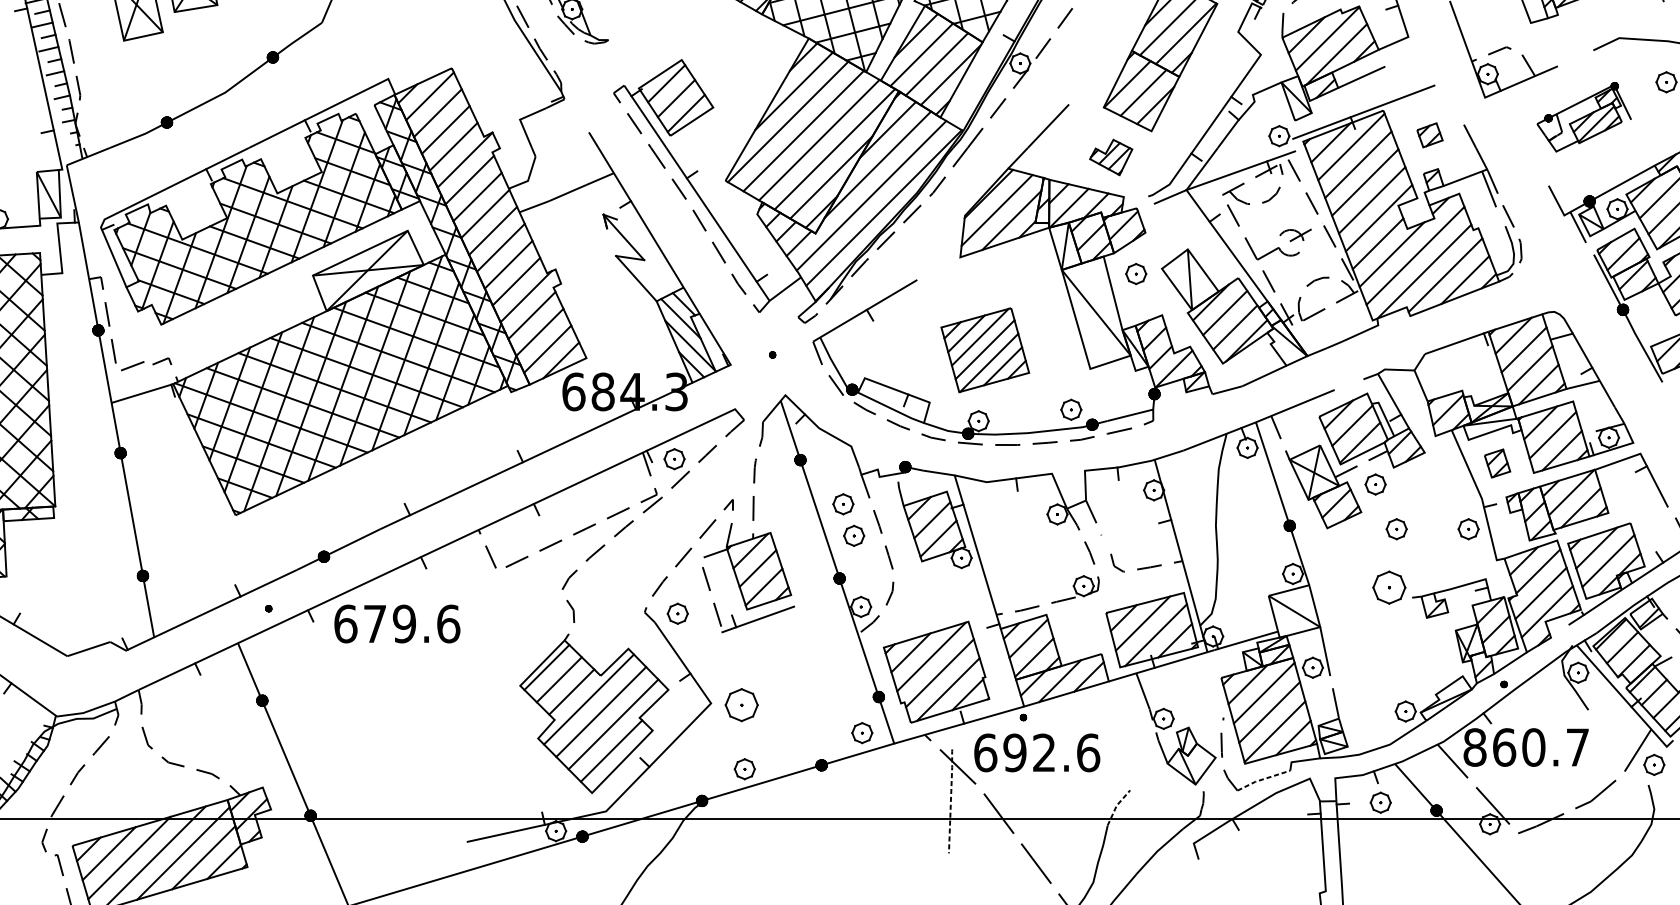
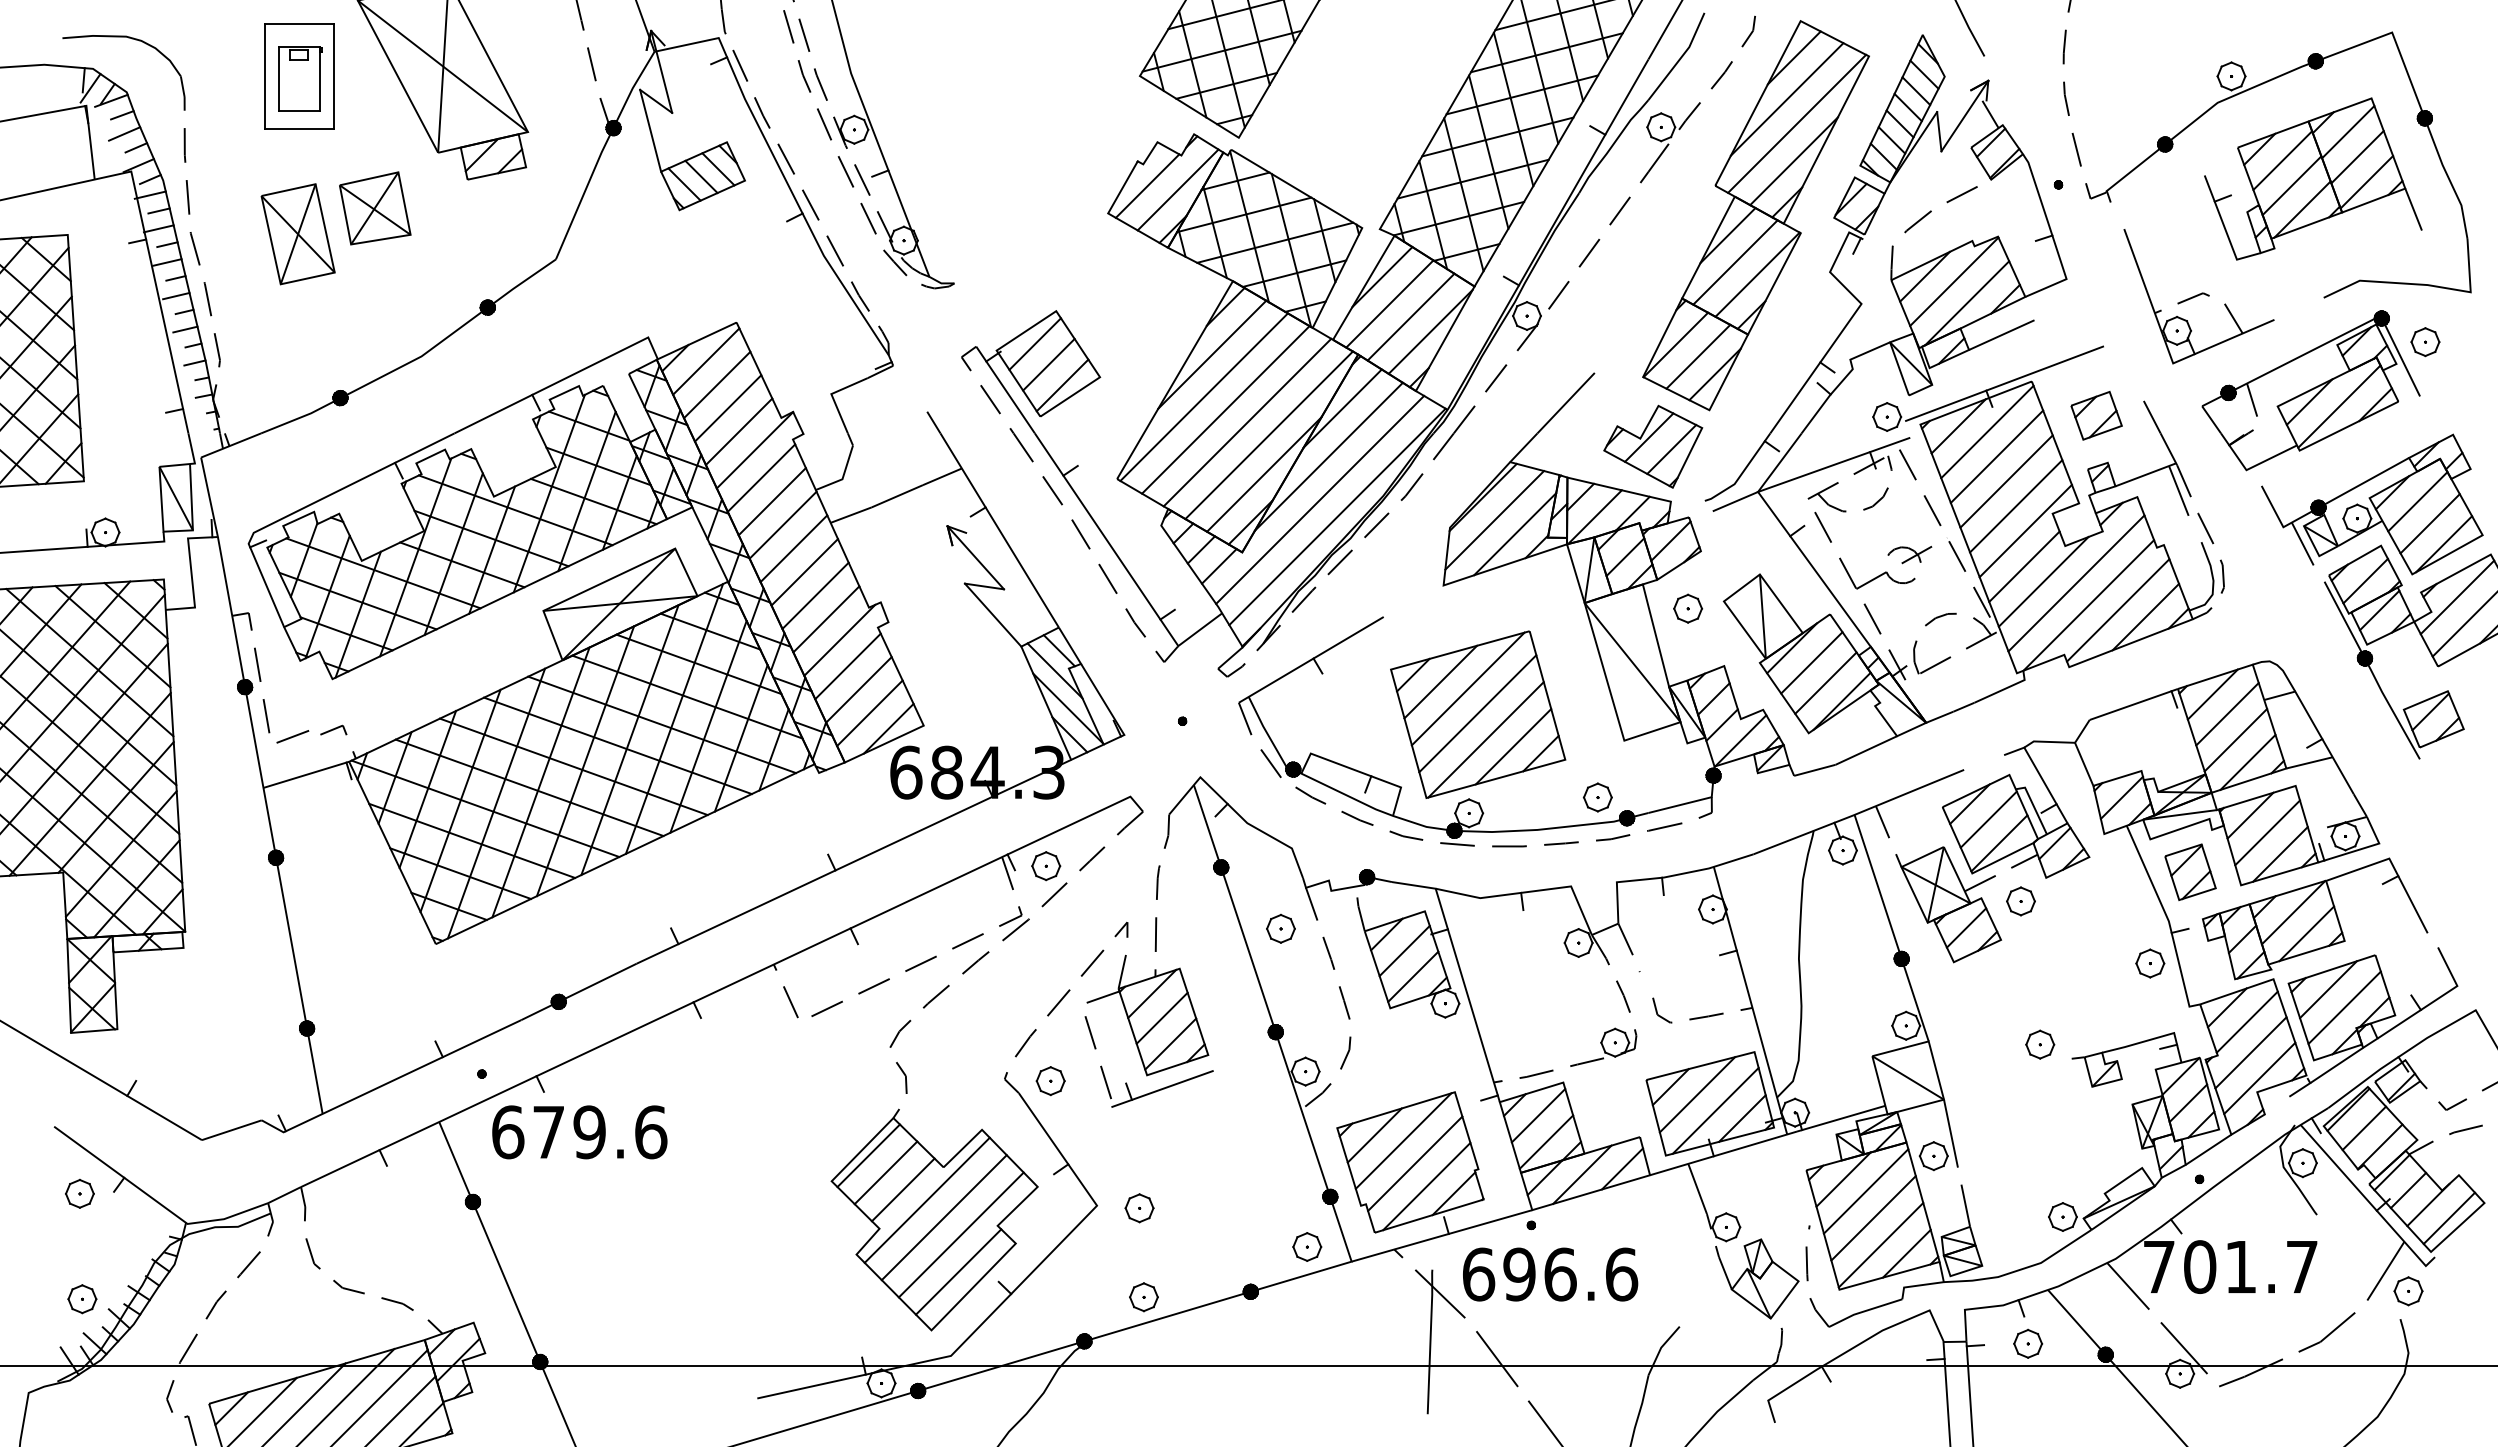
part: (1583, 117) -> (2310, 390), size x1.67
part: (1429, 135) -> (2096, 415), size x1.43
part: (1111, 157) -> (1653, 446), size x1.67
part: (985, 350) -> (1478, 714), size x1.43
part: (1497, 463) -> (2190, 871), size x1.43
part: (1396, 529) -> (2050, 963), removed
part: (853, 535) -> (1295, 972), removed
part: (1389, 587) -> (2040, 1044), size x0.62
text: (397, 624) -> (579, 1132), moved
part: (741, 705) -> (1139, 1208), size x0.62
text: (1504, 747) -> (2200, 1267), 860.7 -> 701.7
text: (1044, 752) -> (1560, 1274), 692.6 -> 696.6
line: (1263, 779) -> (1864, 1311), dashed -> solid
line: (950, 800) -> (1430, 1340), dashed -> solid
line: (1116, 806) -> (1660, 1348), dashed -> solid

